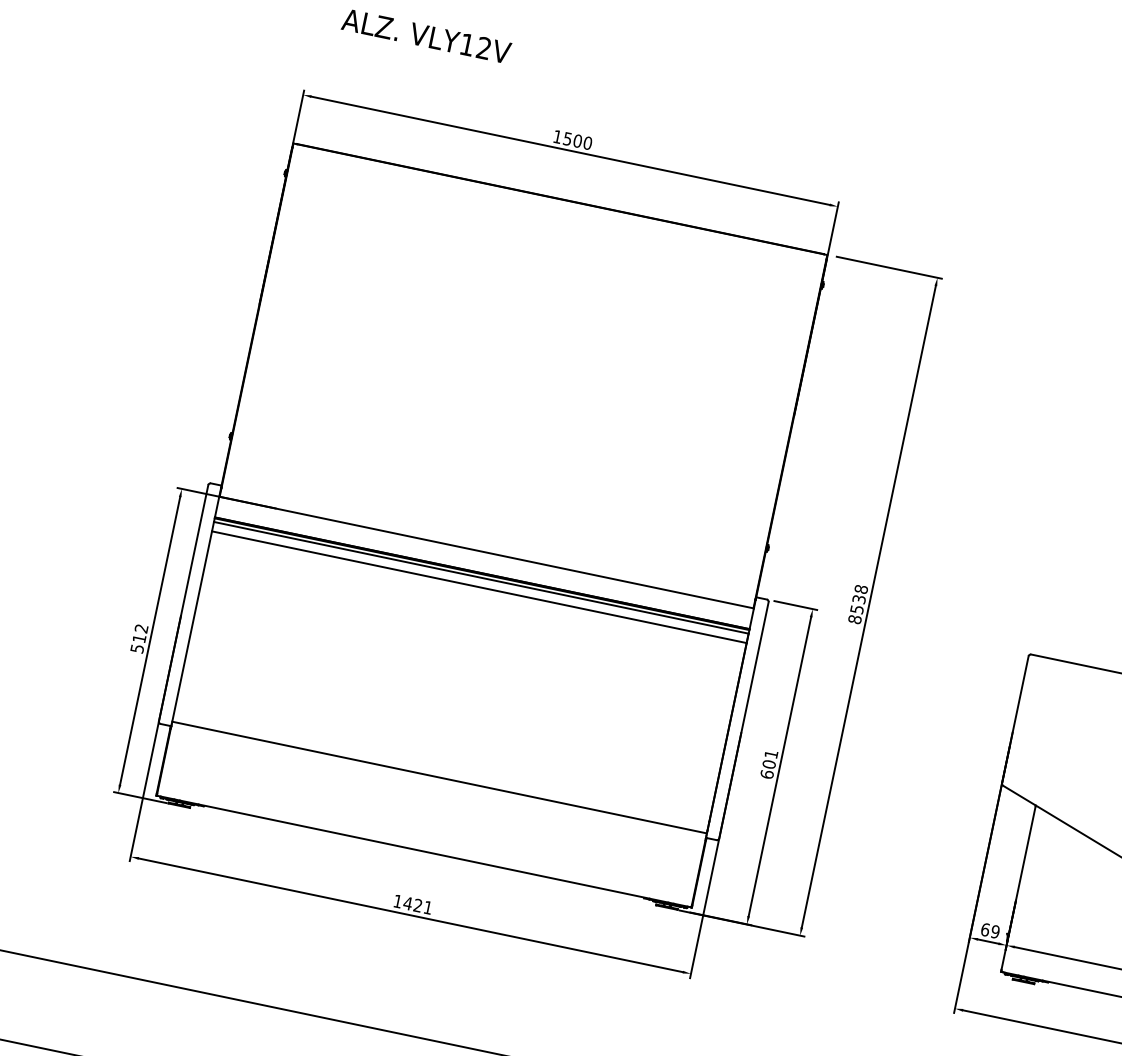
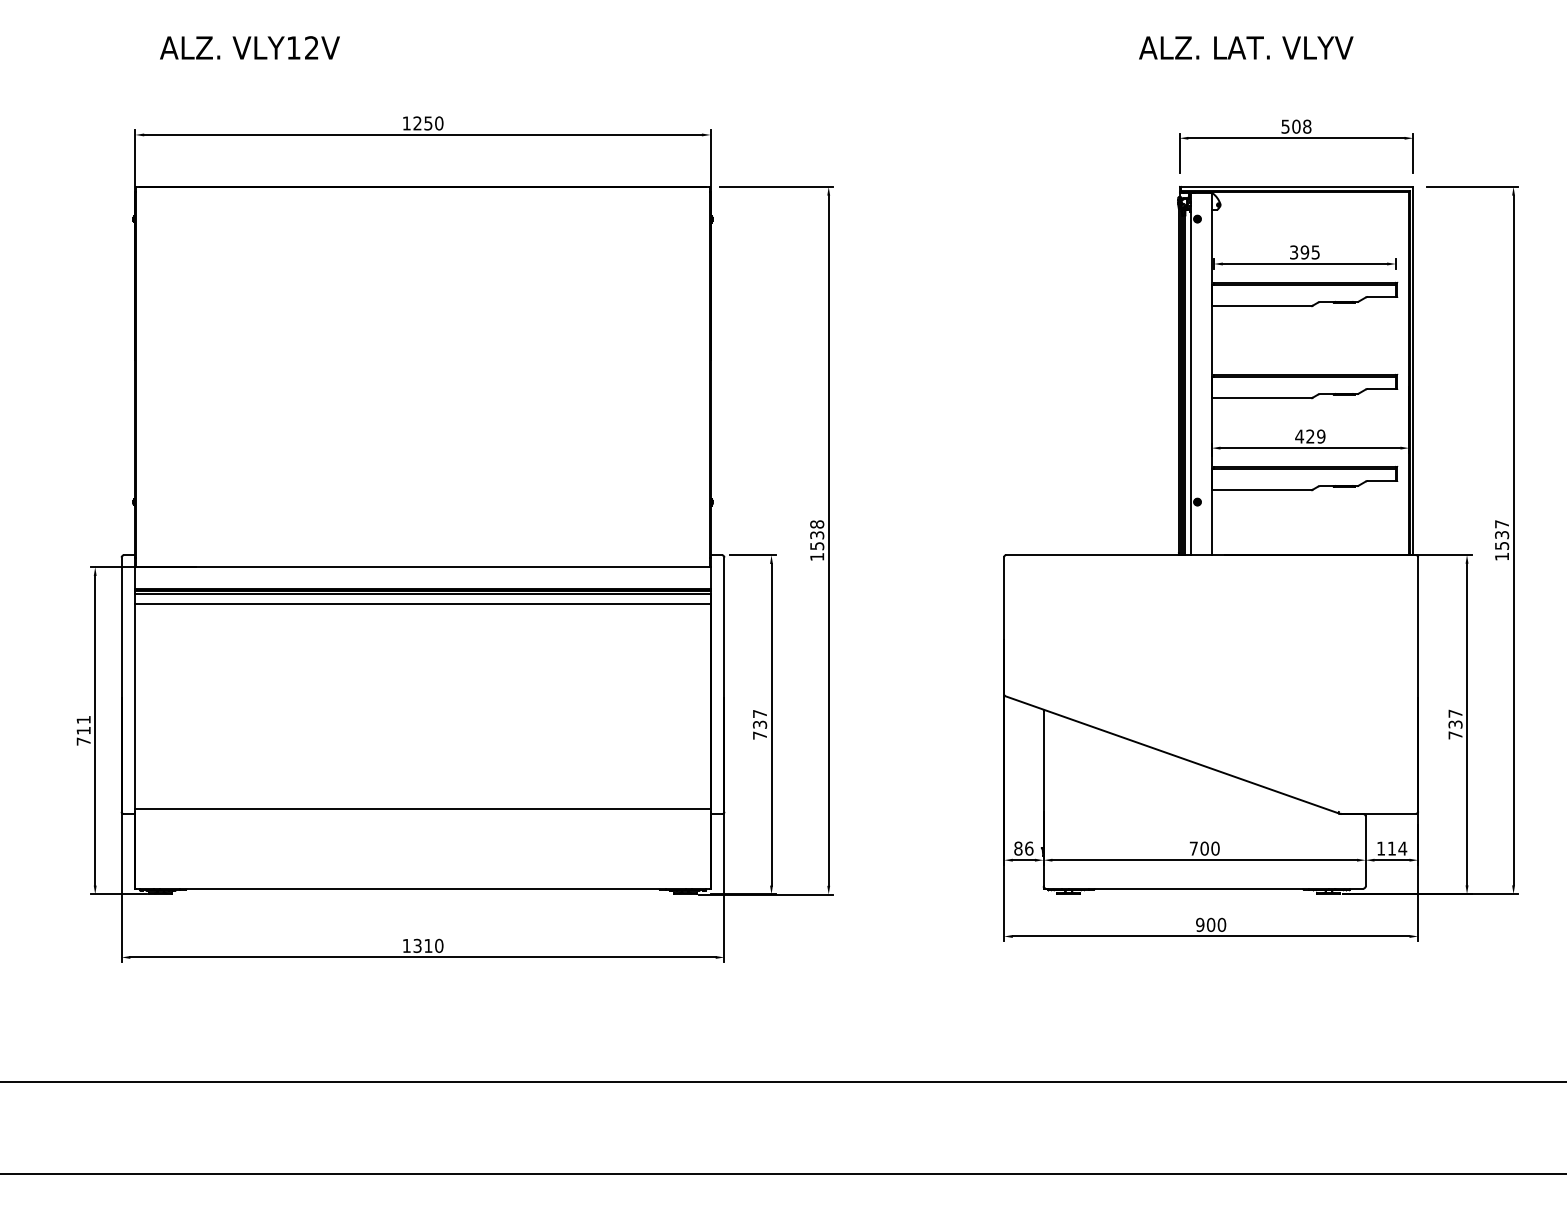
text: (572, 140) -> (422, 123), 1500 -> 1250
text: (855, 619) -> (817, 556), 8538 -> 1538
text: (139, 638) -> (83, 730), 512 -> 711
text: (768, 764) -> (759, 724), 601 -> 737
text: (418, 905) -> (428, 945), 1421 -> 1310
text: (990, 930) -> (1023, 848), 69 -> 86

